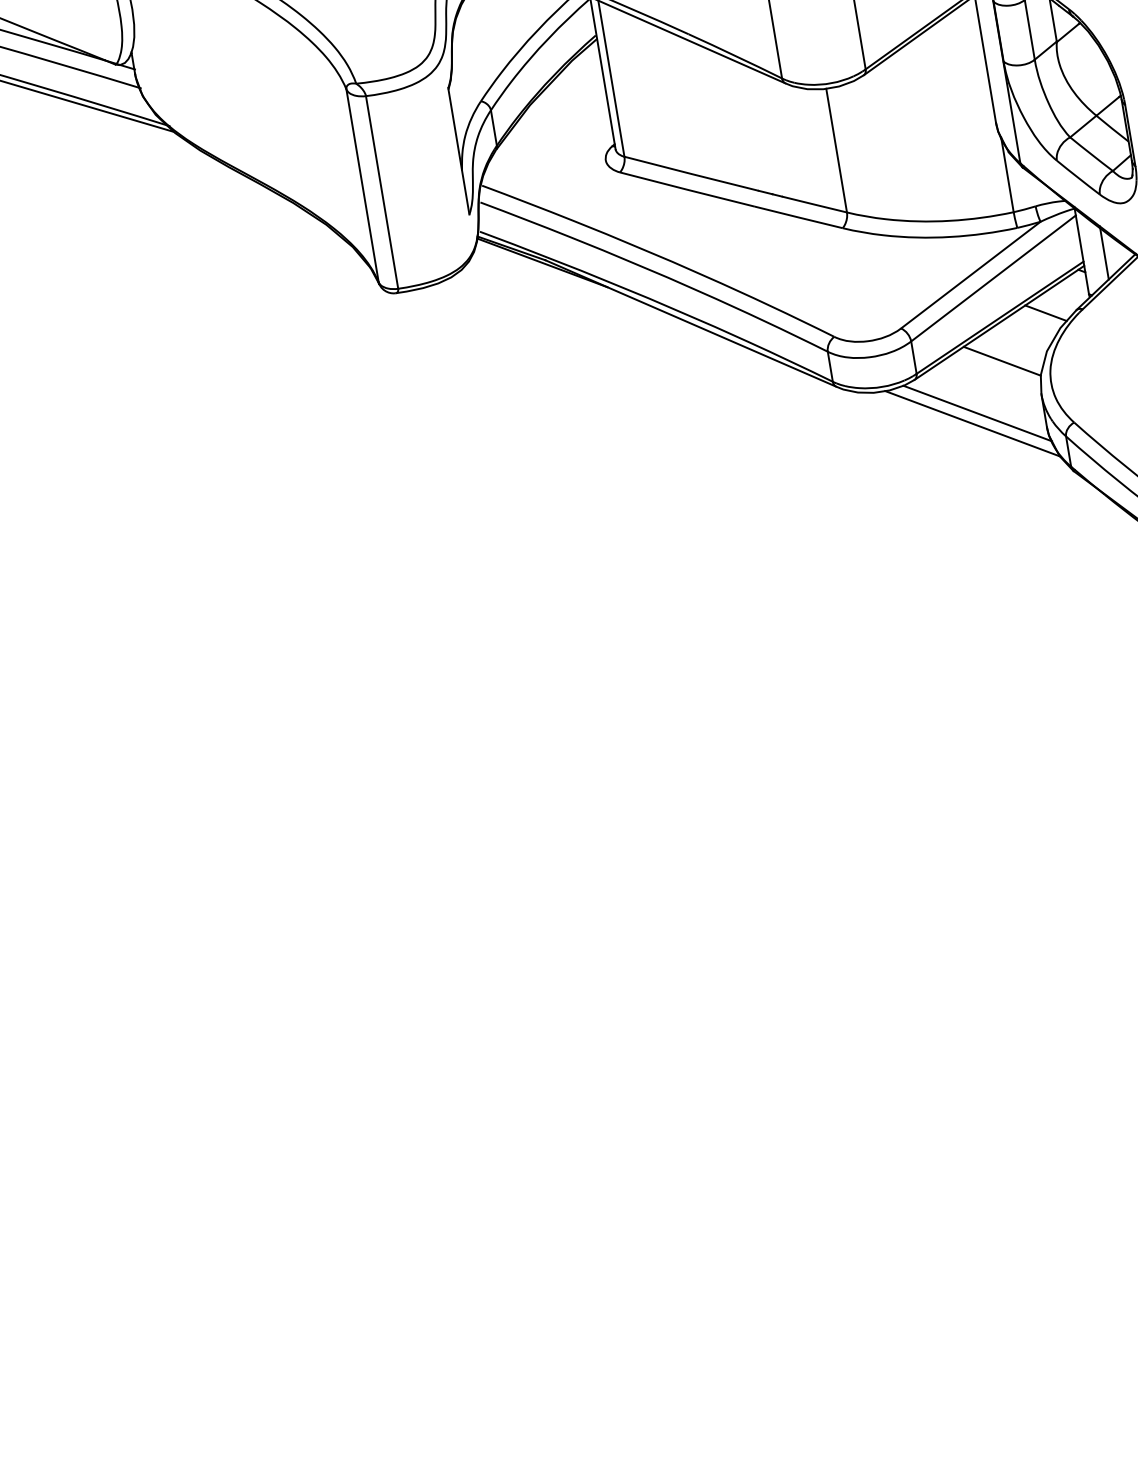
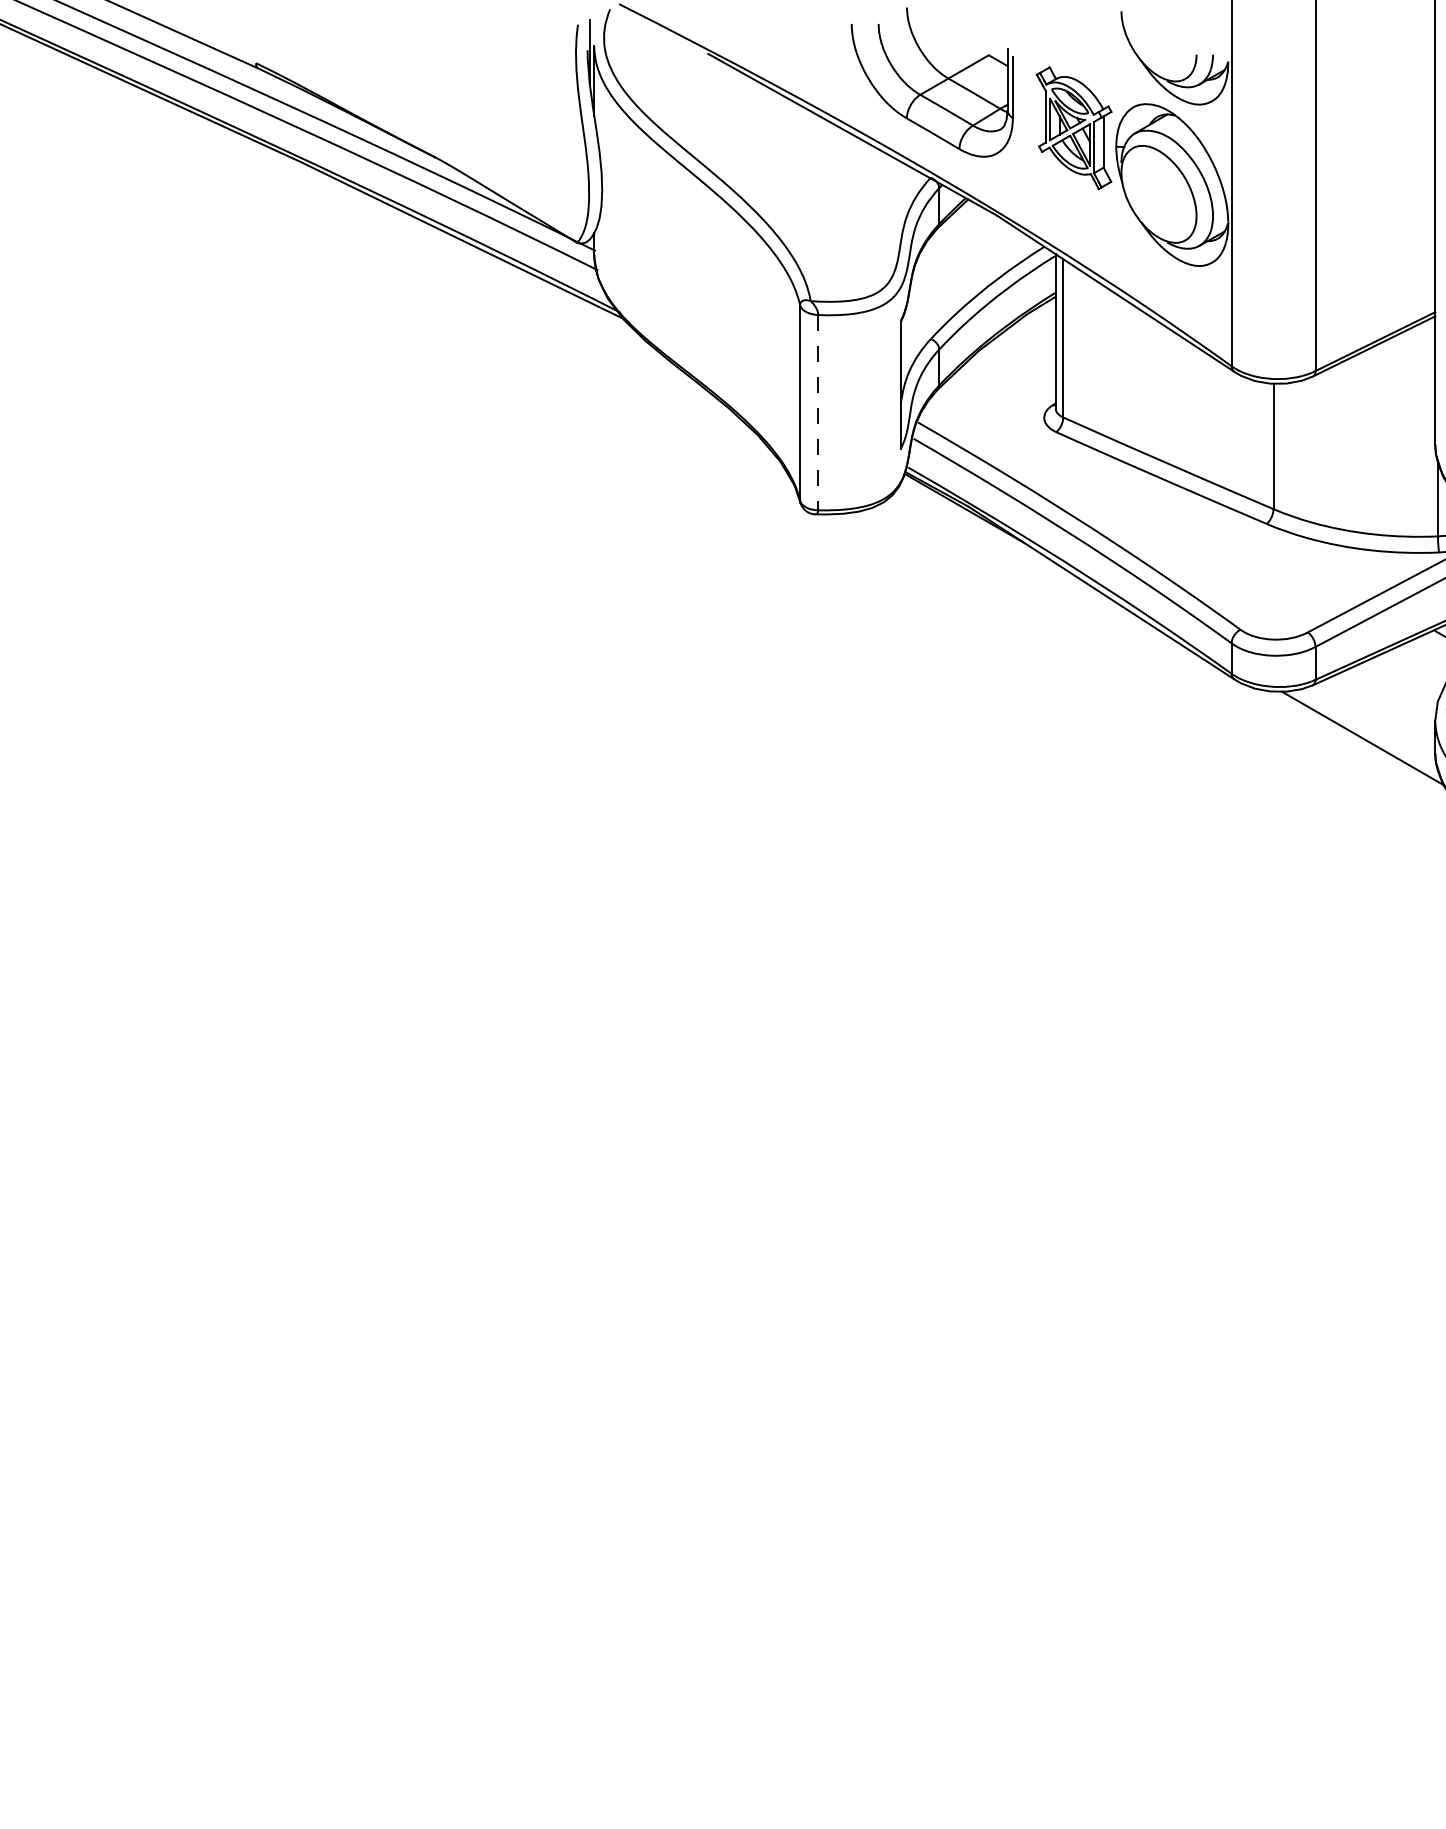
line: (382, 192) -> (818, 412), solid -> dashed
line: (1001, 361) -> (1401, 681), removed
line: (976, 413) -> (1368, 728), removed

